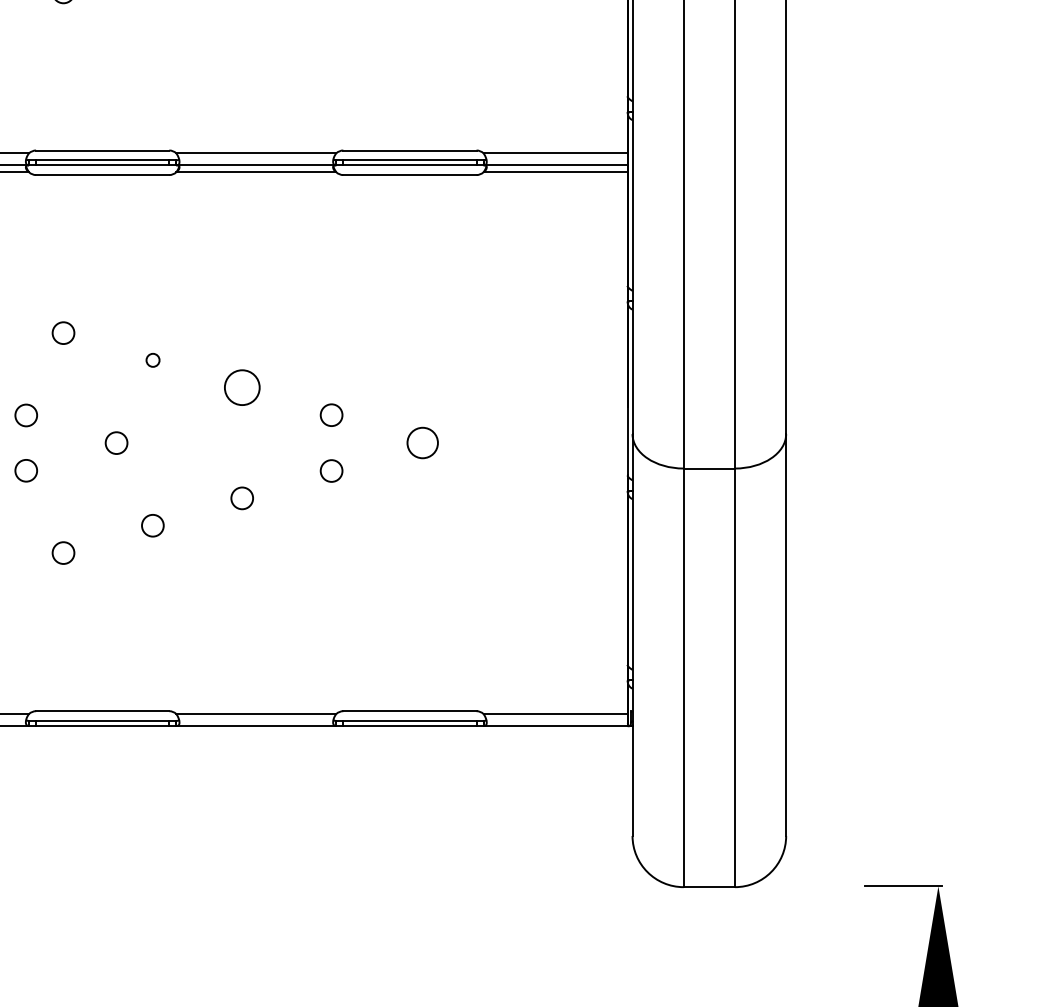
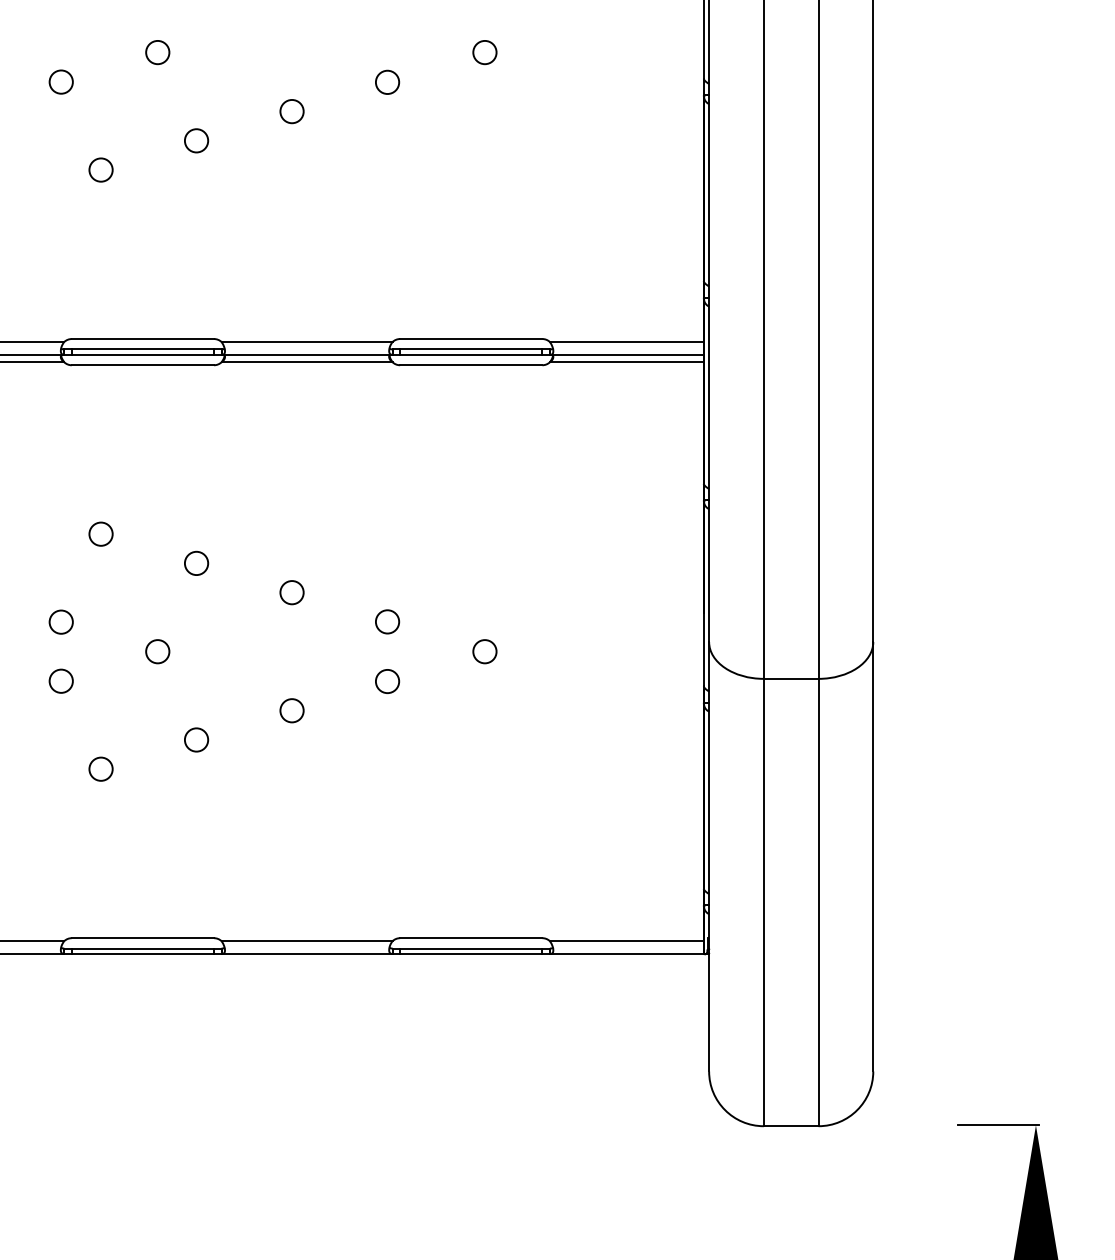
circle: (152, 359) -> (196, 562), size x1.67
circle: (241, 387) -> (291, 592), size x0.62
circle: (422, 442) -> (484, 651), size x0.71

